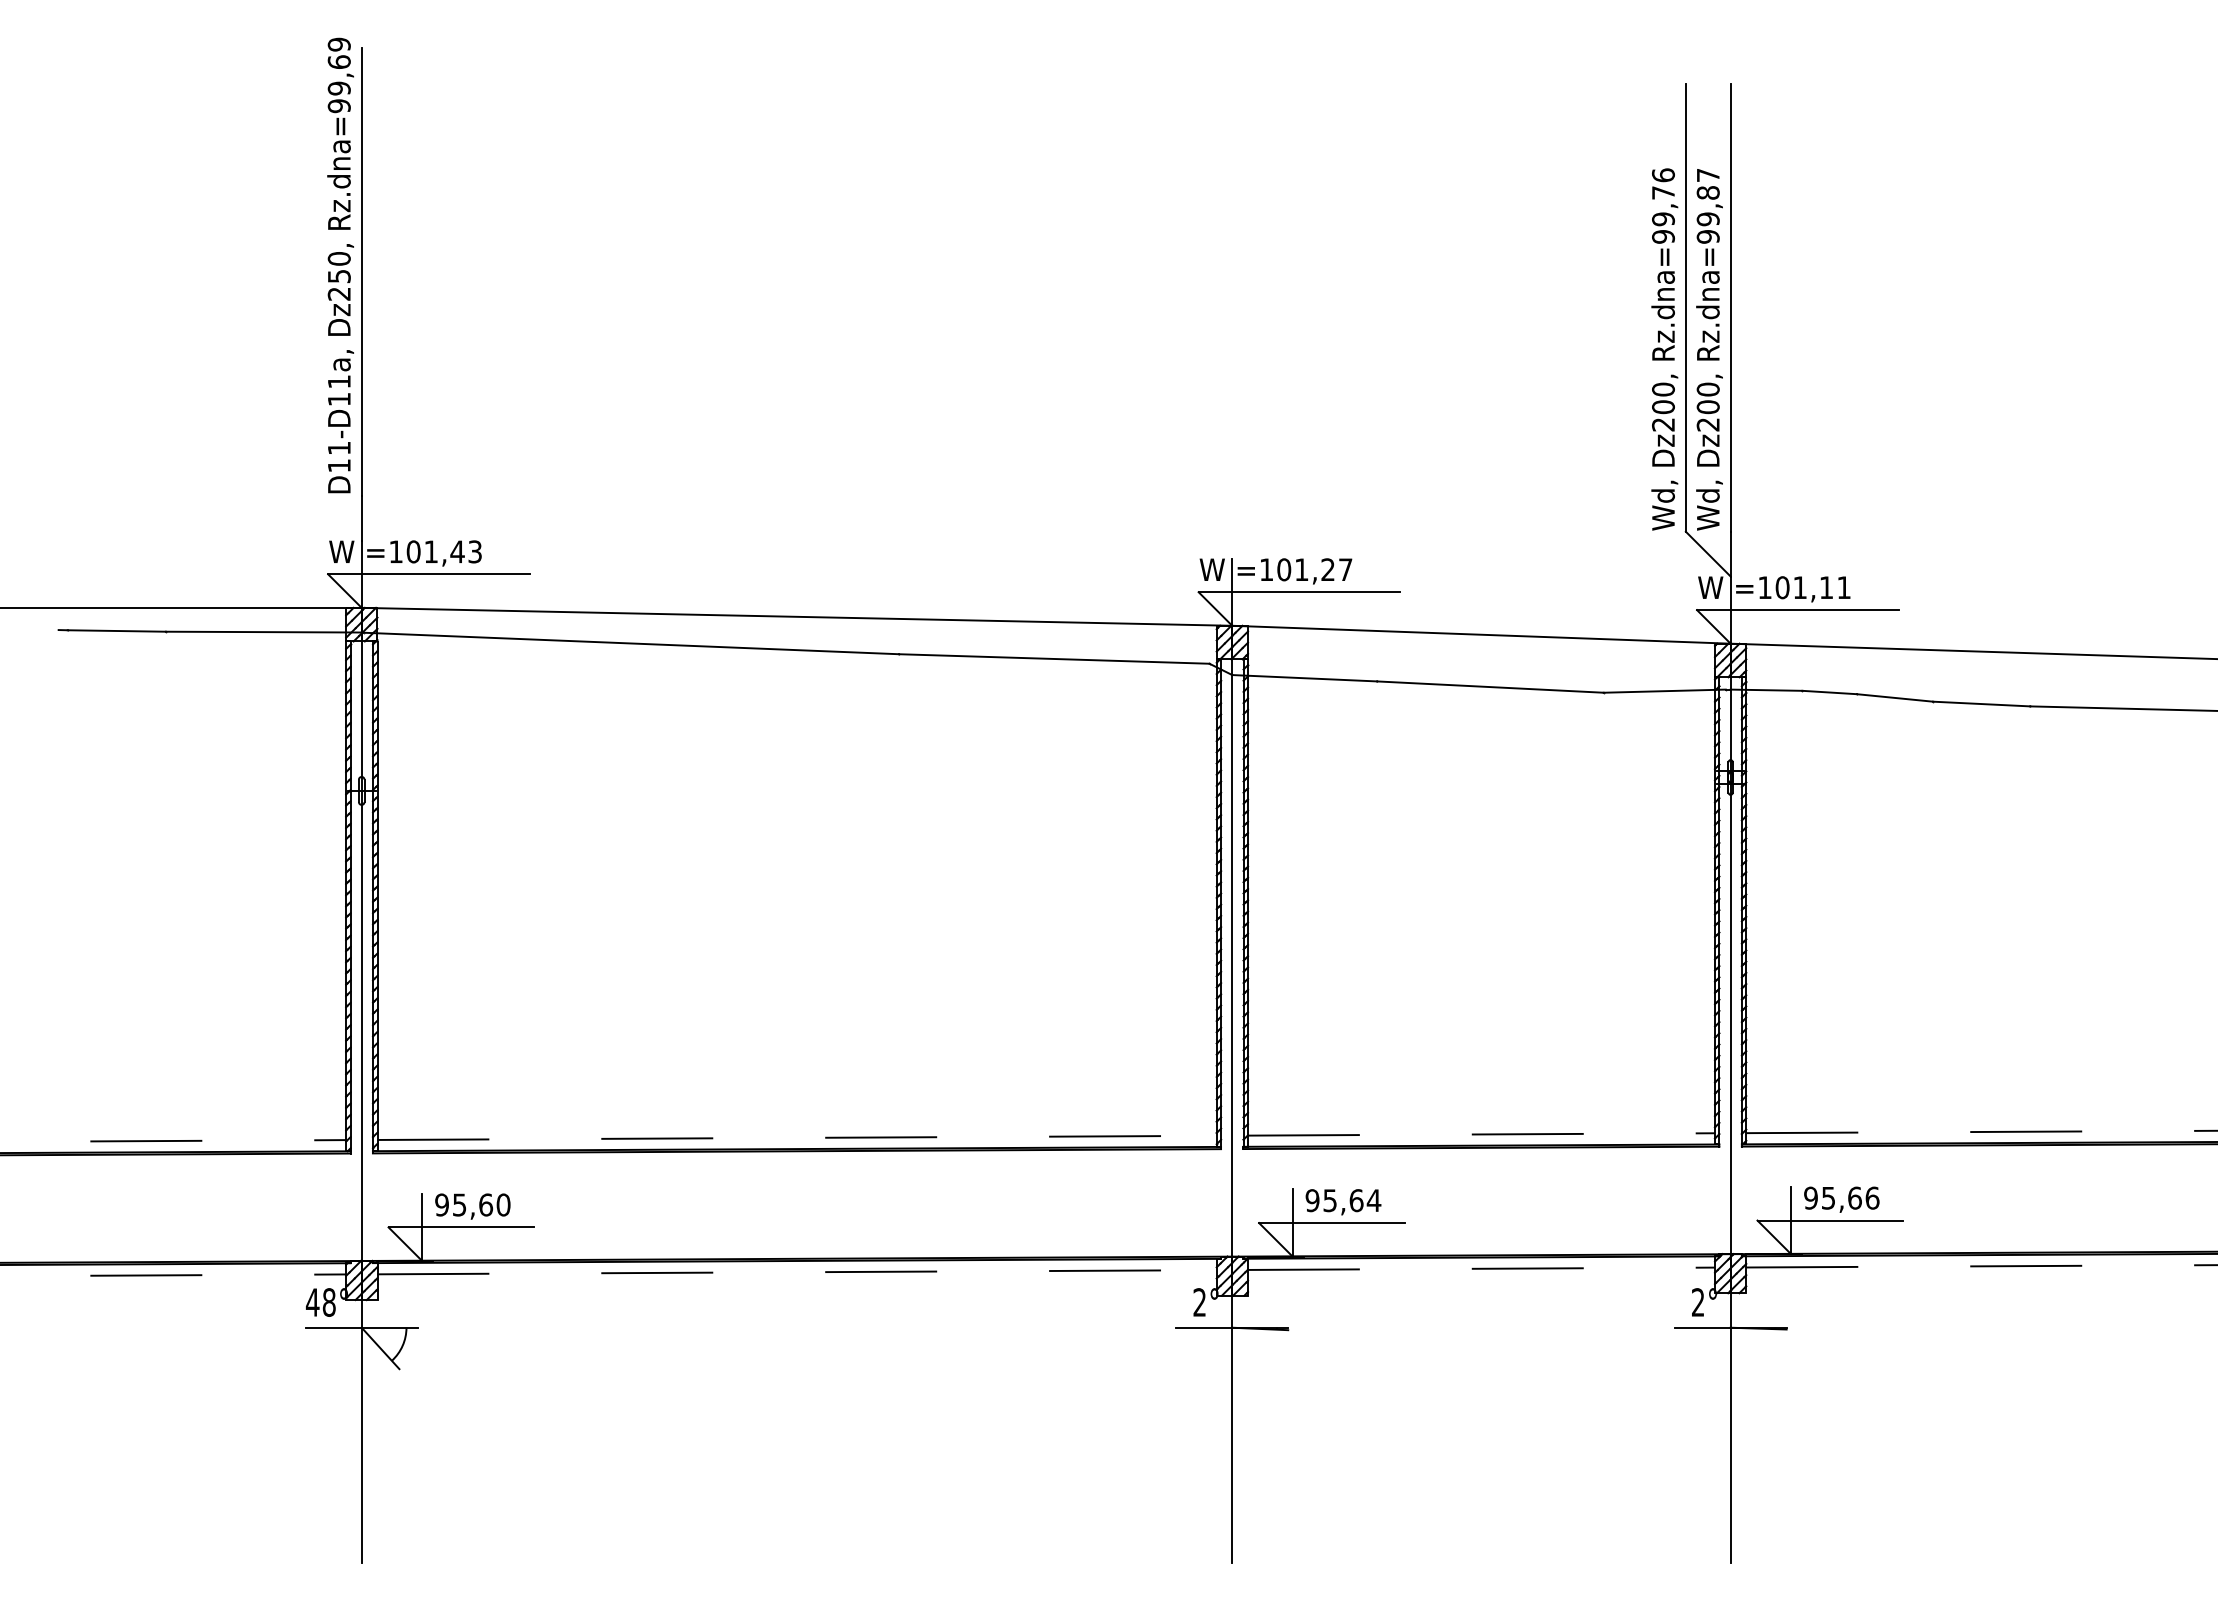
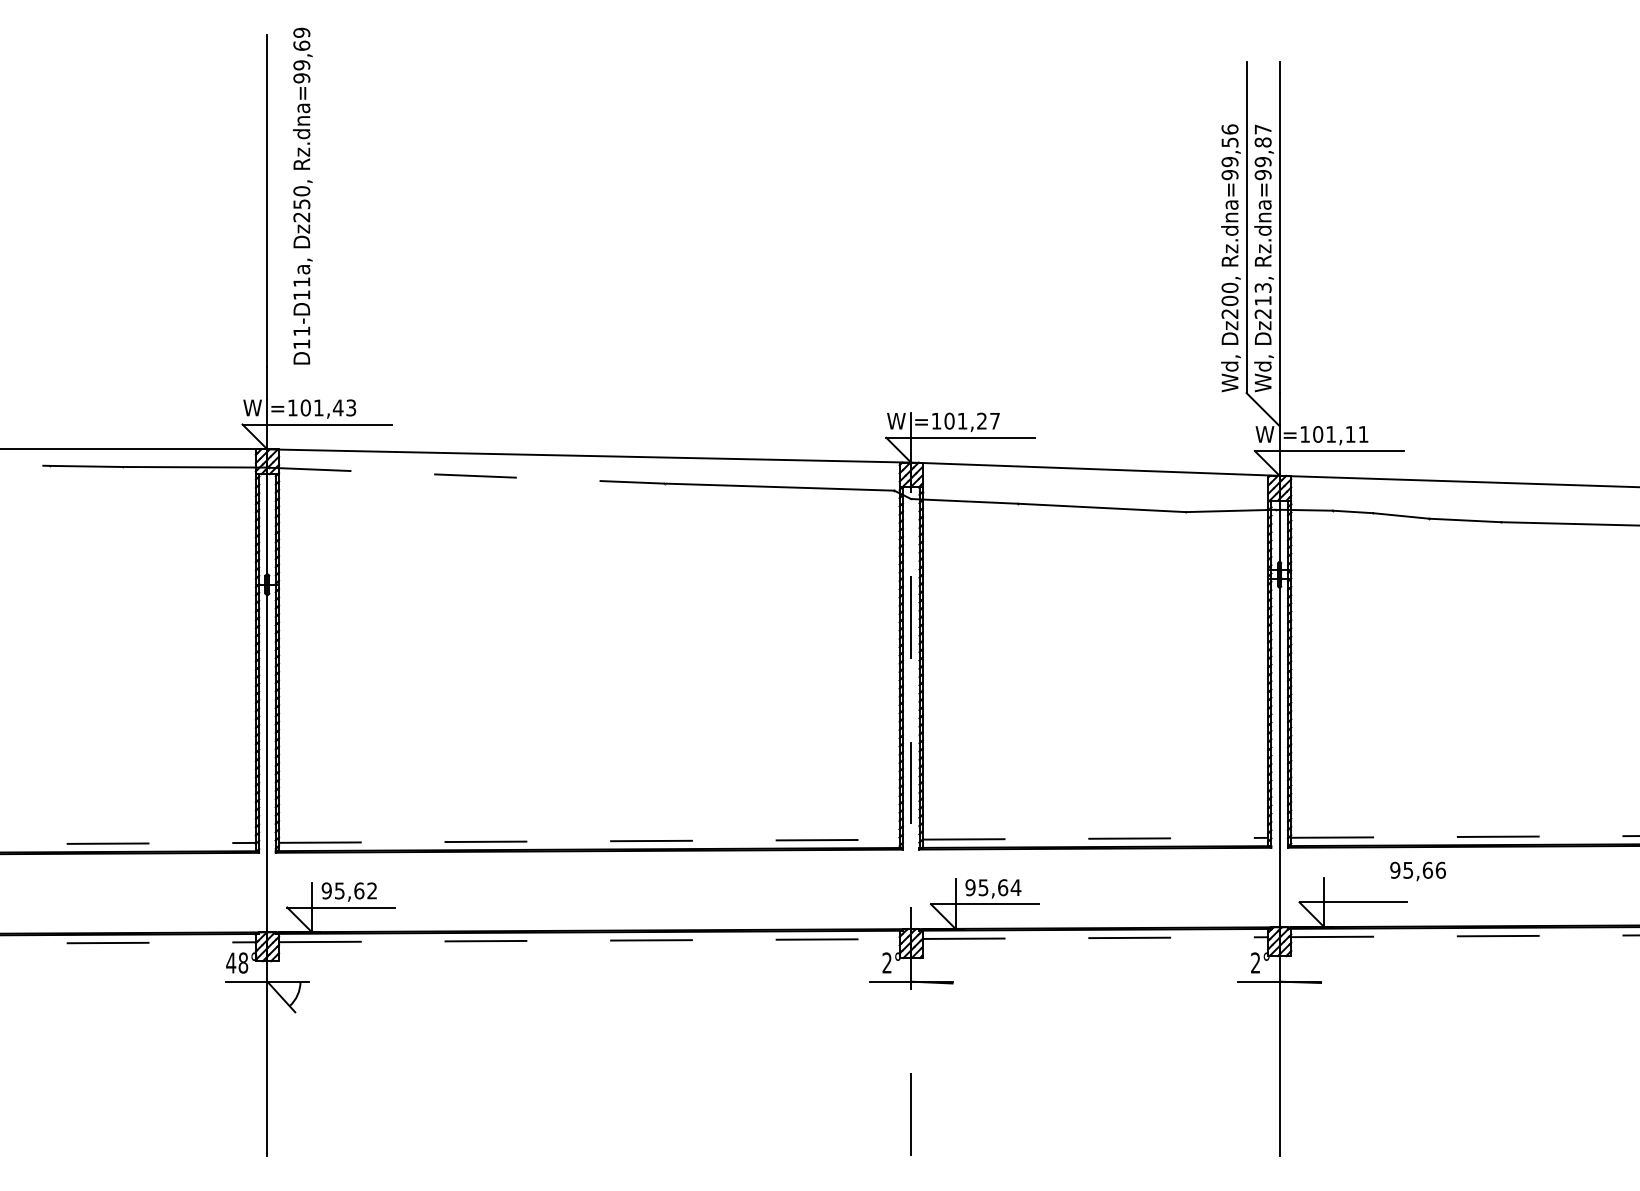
text: (1663, 192) -> (1230, 142), Rz.dna=99,76 -> Rz.dna=99,56
text: (340, 265) -> (302, 196), moved
text: (1707, 398) -> (1262, 294), Dz200, -> Dz213,
line: (631, 643) -> (466, 475), solid -> dashed
line: (1232, 1094) -> (911, 809), solid -> dashed
text: (1841, 1199) -> (1417, 871), moved
text: (503, 1204) -> (372, 890), 95,60 -> 95,62

